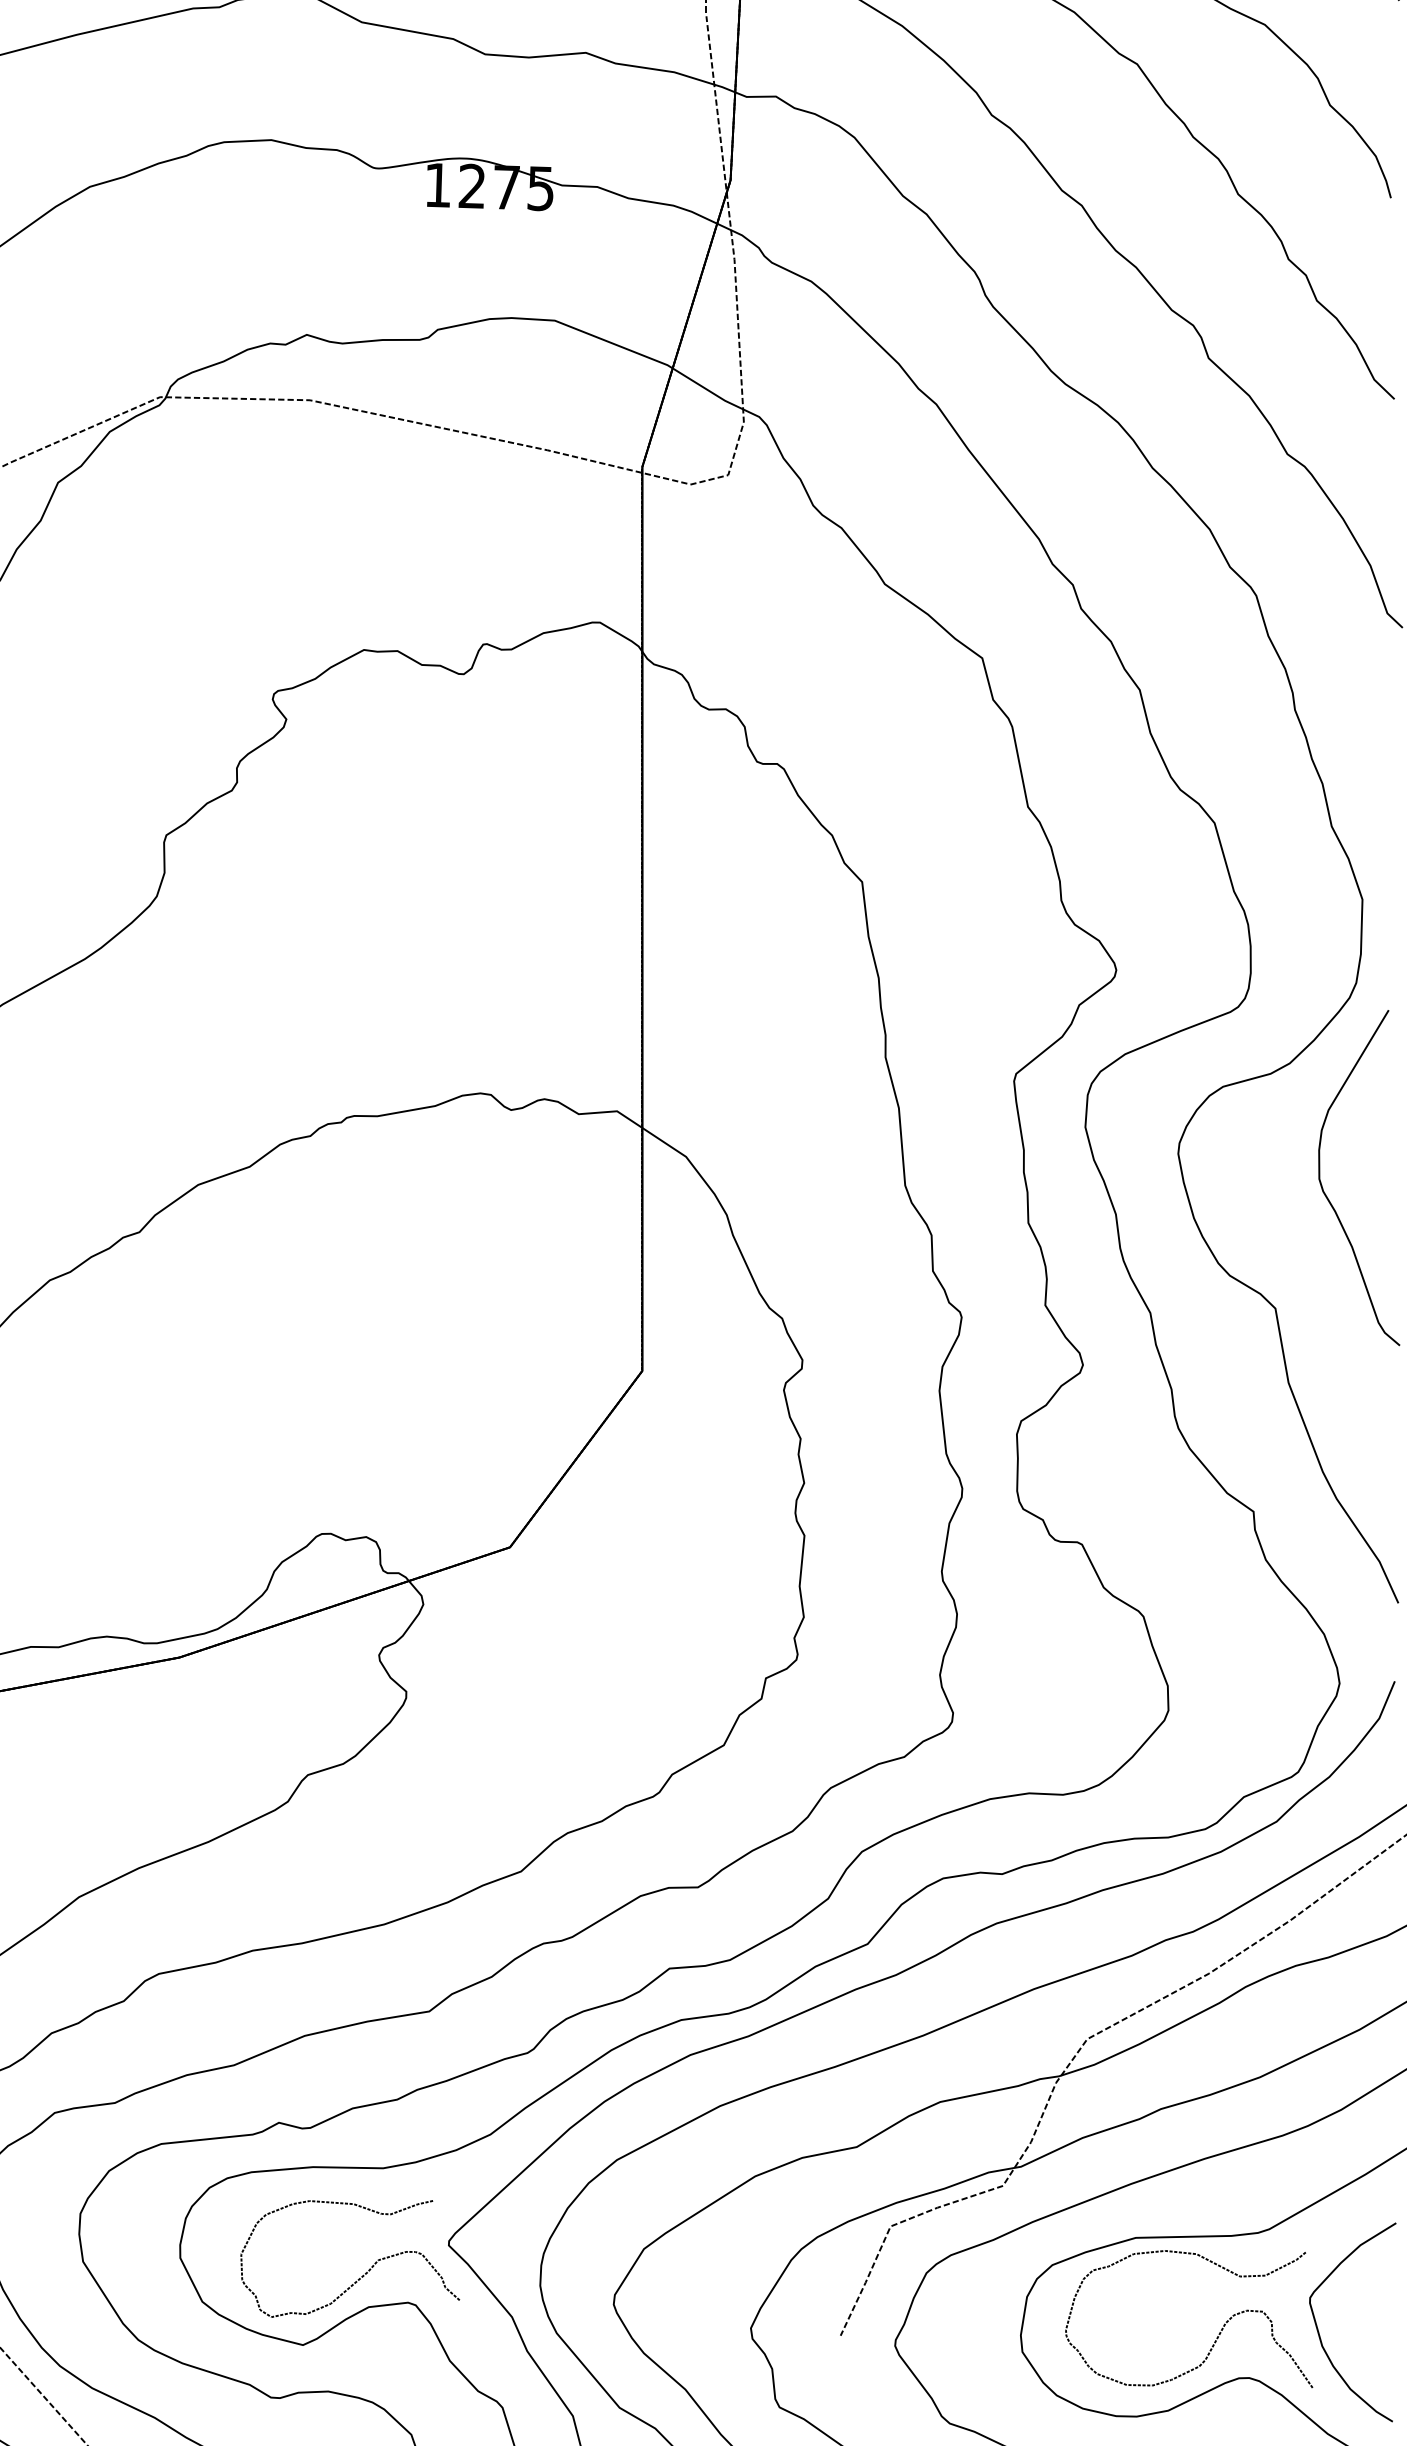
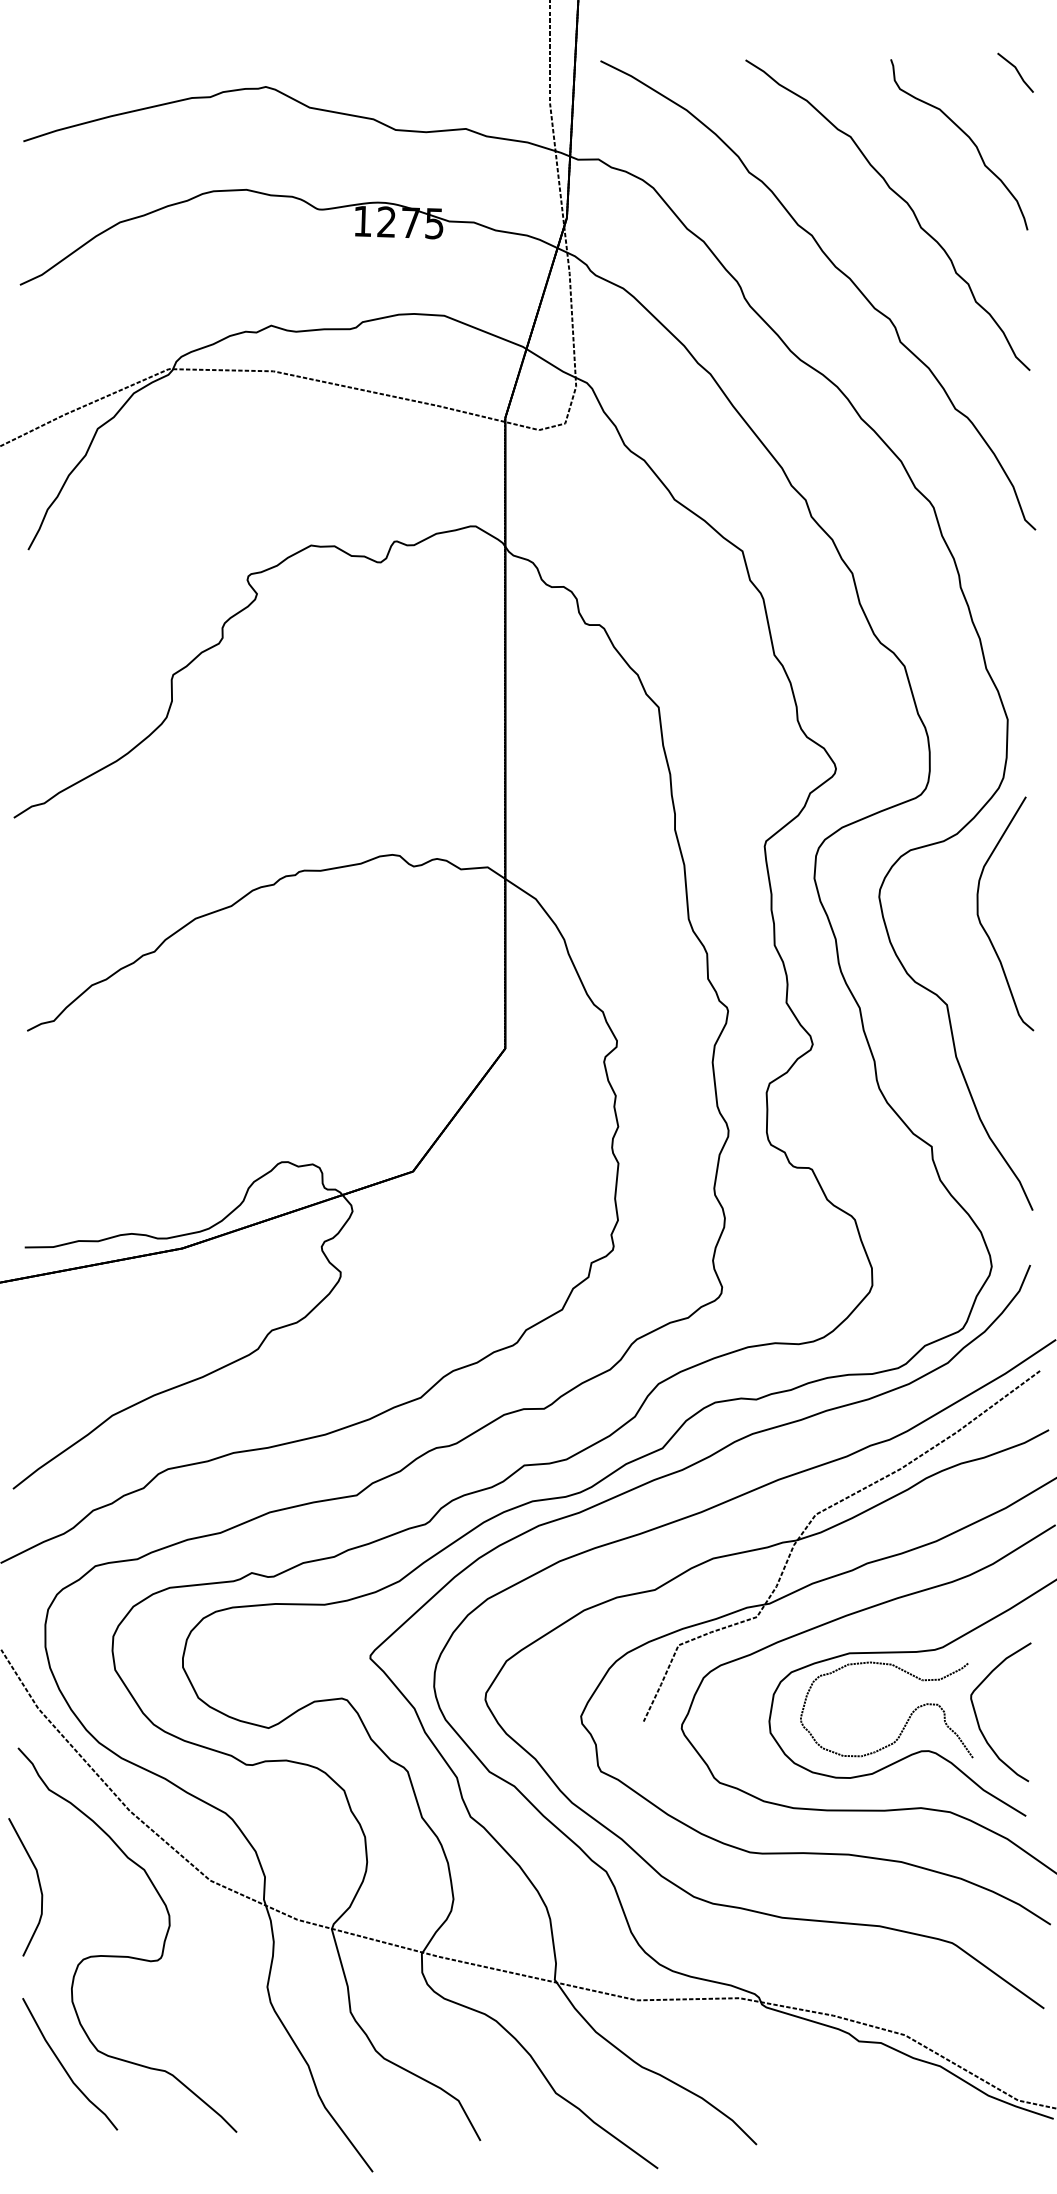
curve: (364, 2272) -> (311, 1677), removed

